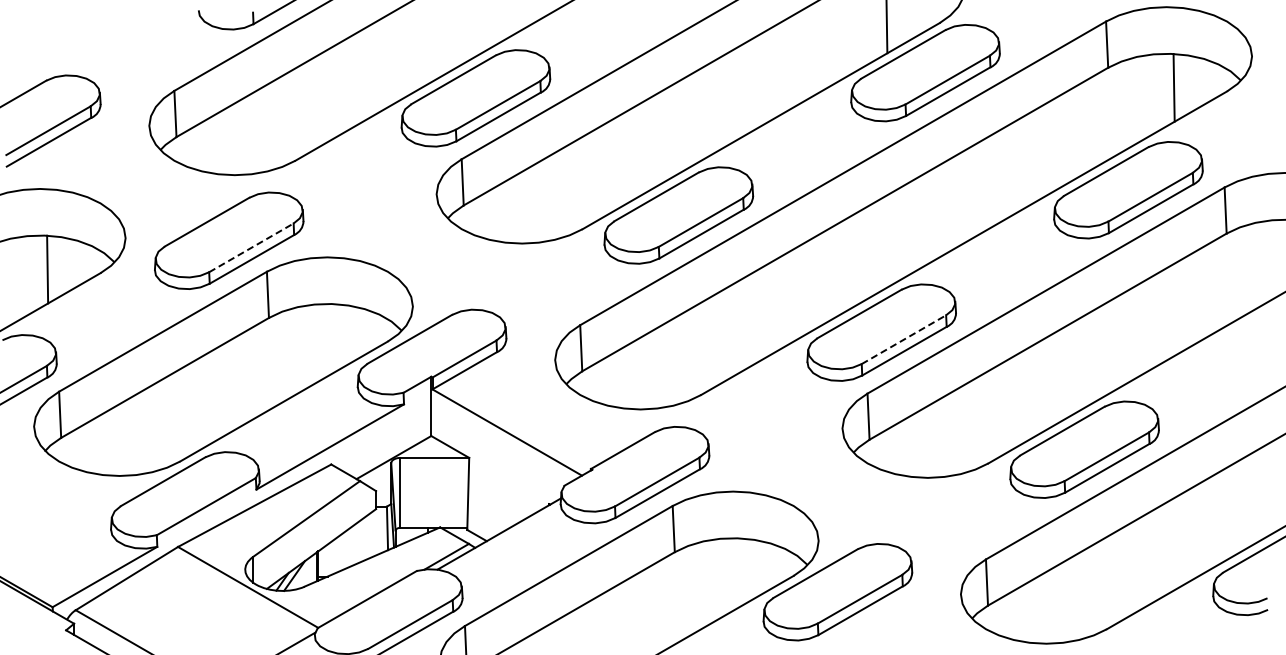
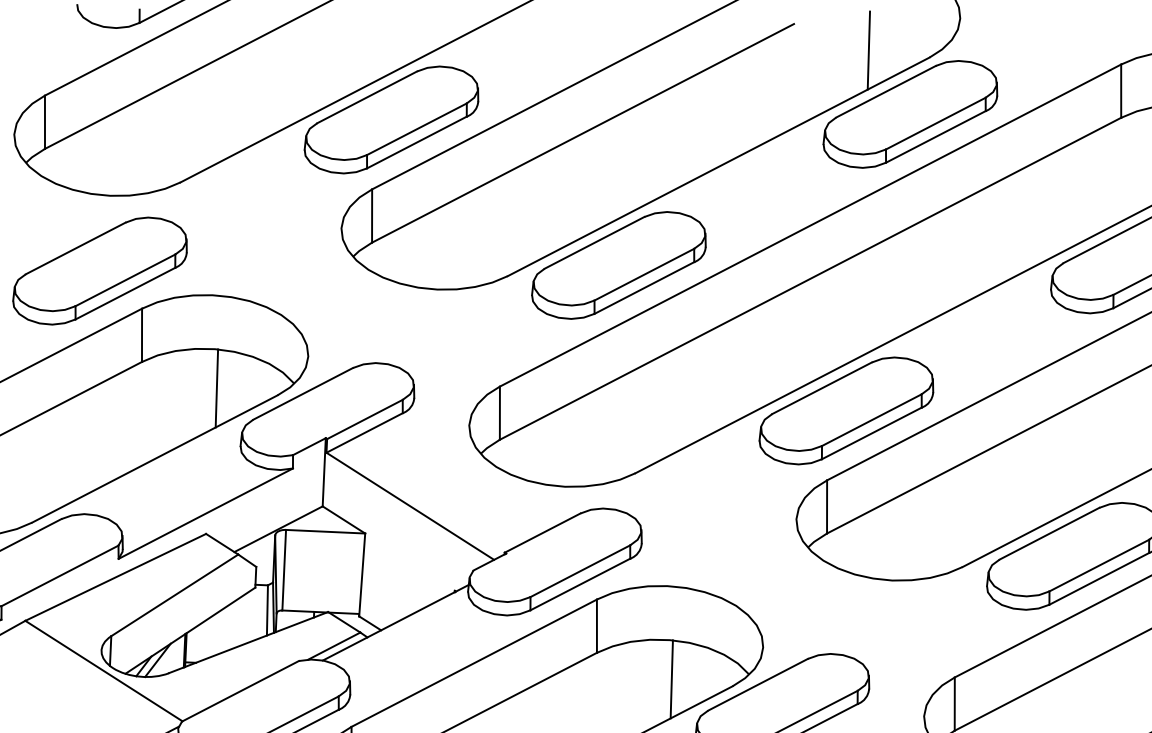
line: (251, 247) -> (125, 279), dashed -> solid
line: (334, 337) -> (216, 387), added
line: (903, 339) -> (871, 419), dashed -> solid
line: (740, 572) -> (671, 679), added

